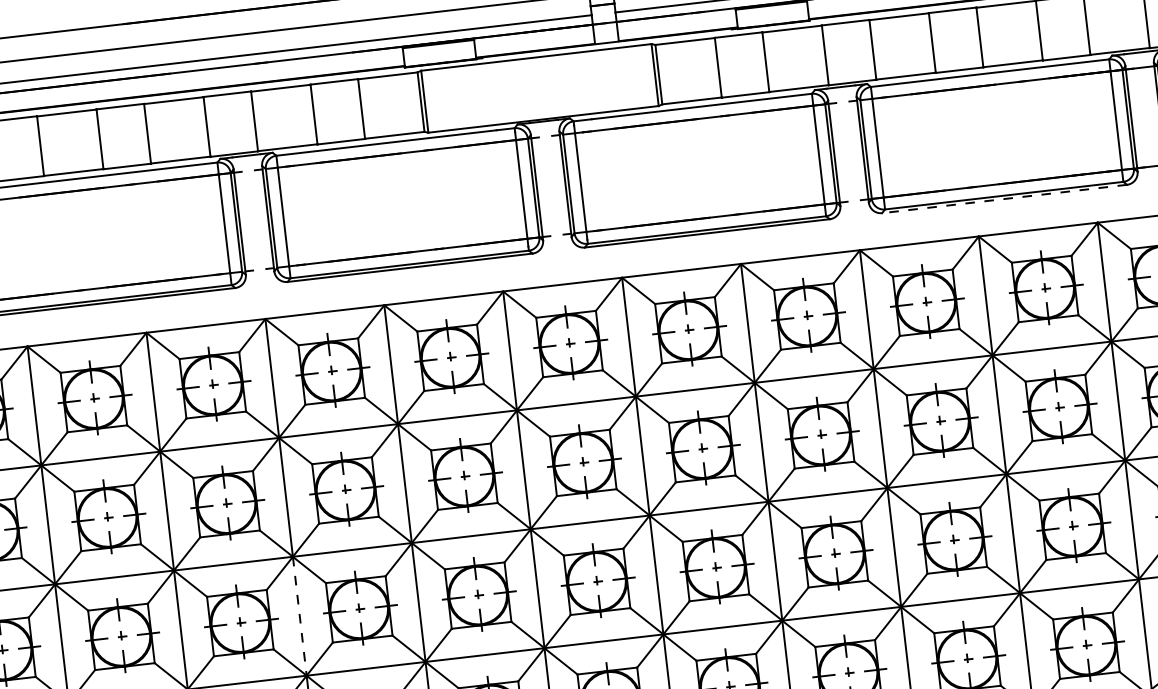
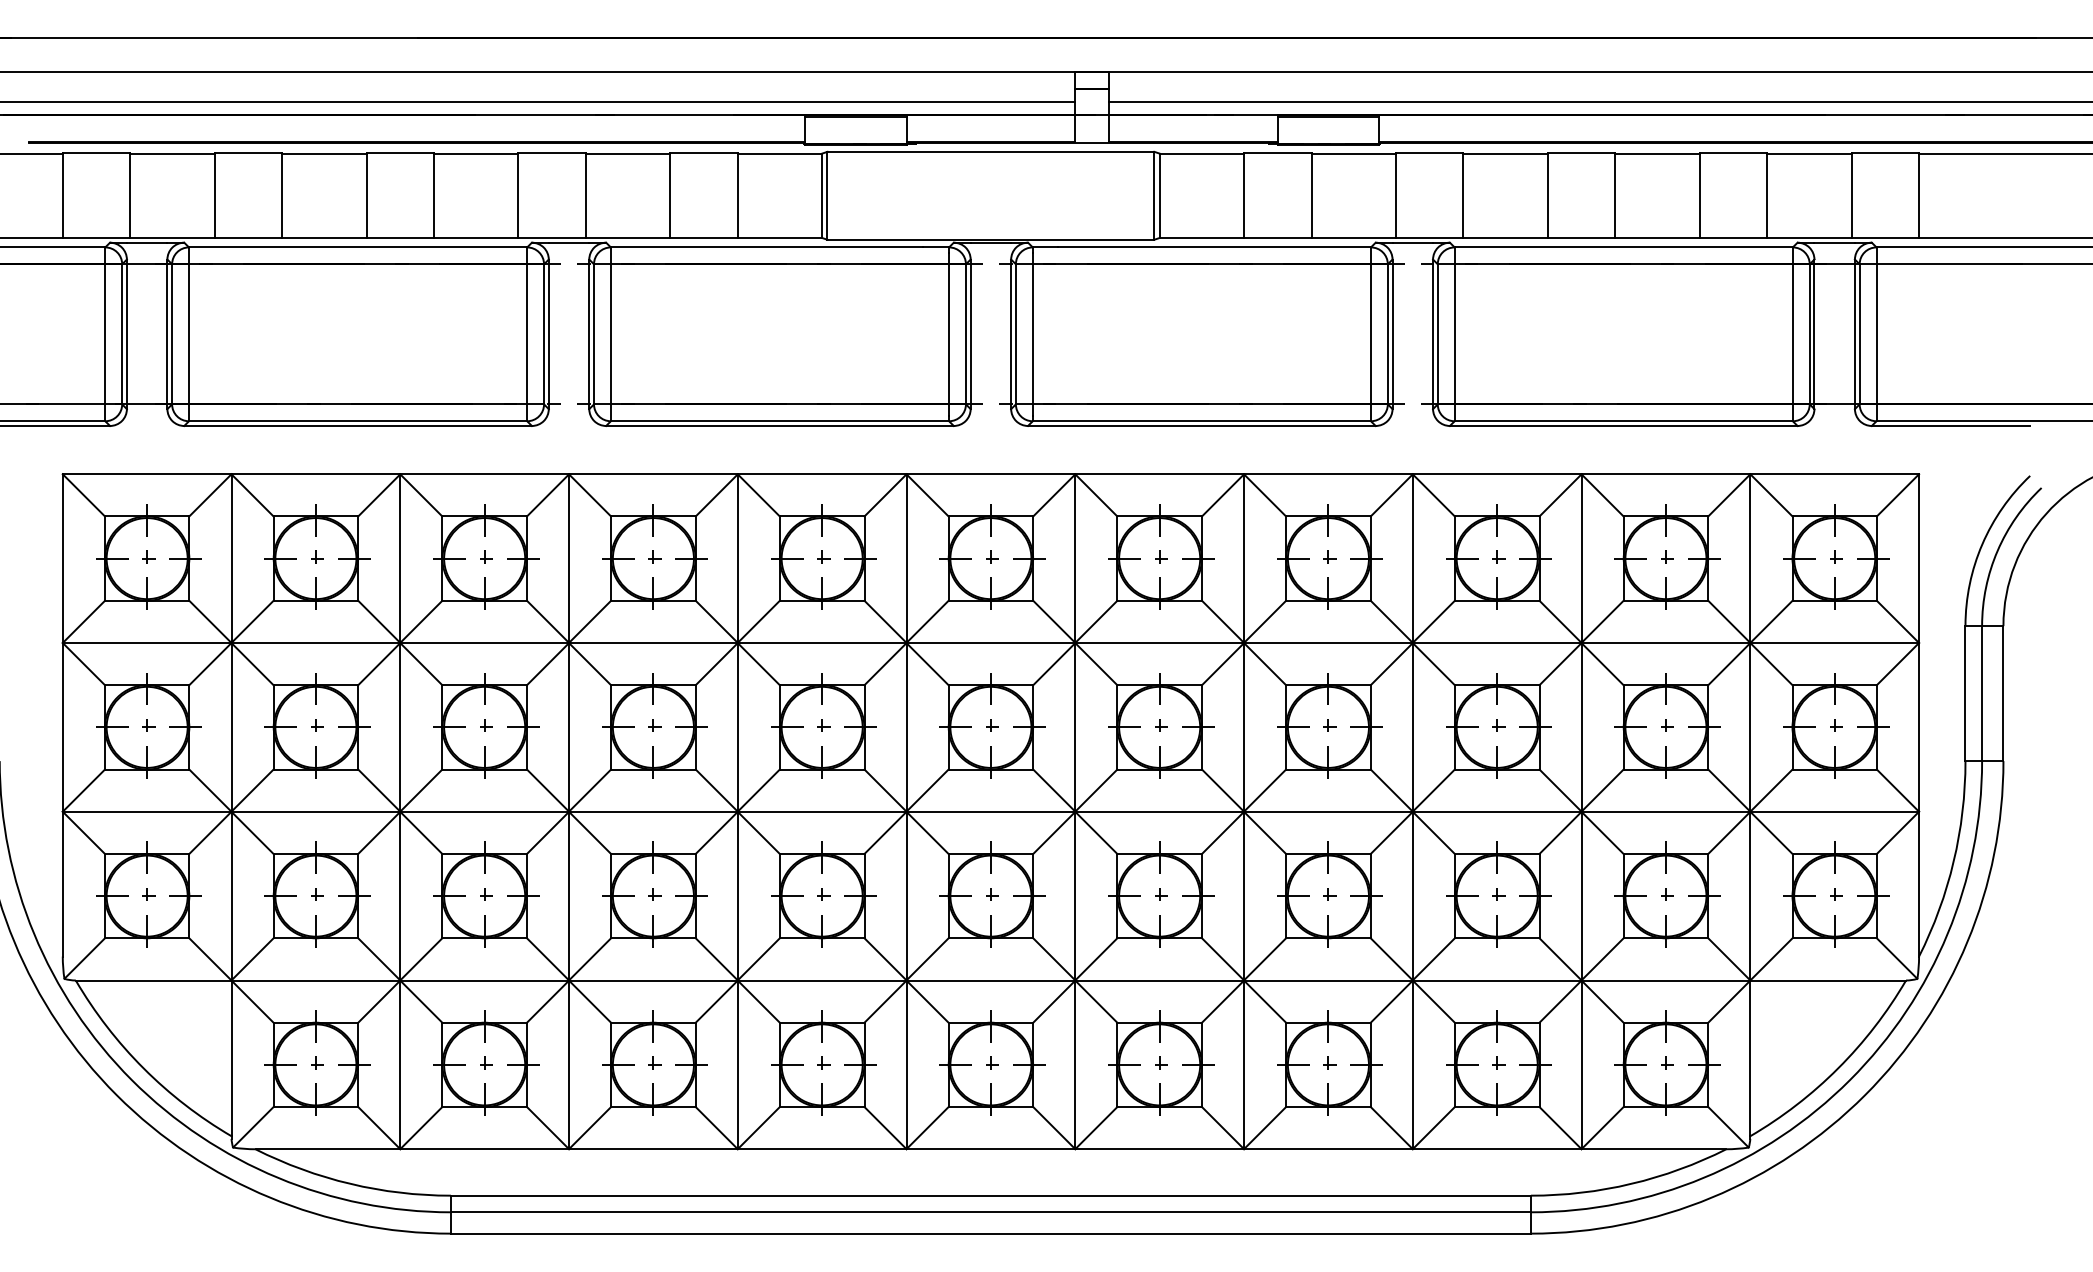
line: (1004, 198) -> (1623, 425), dashed -> solid
line: (300, 616) -> (569, 896), dashed -> solid

